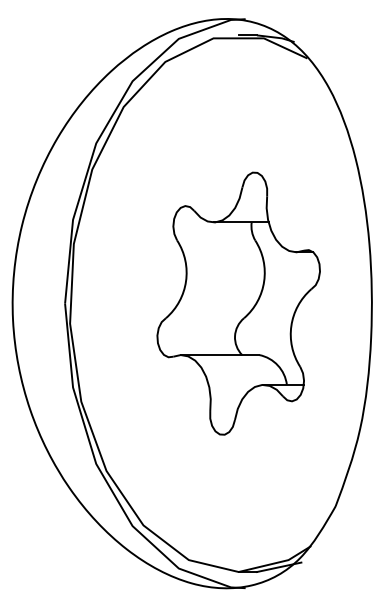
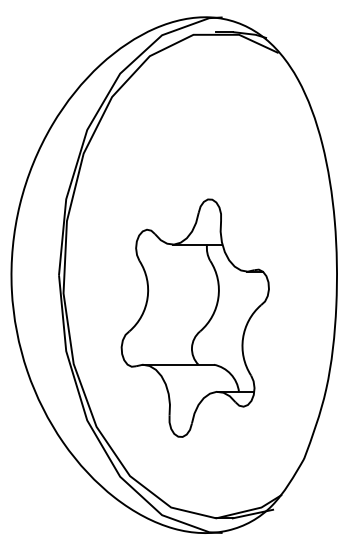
part: (237, 302) -> (194, 317), moved

